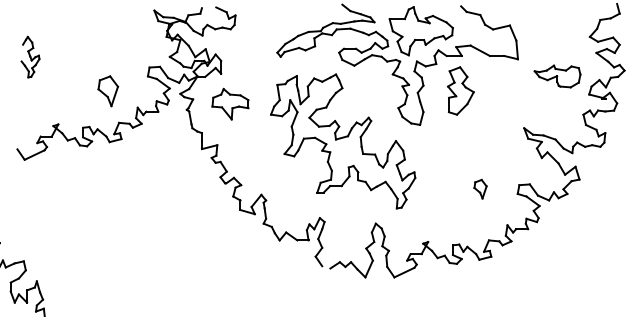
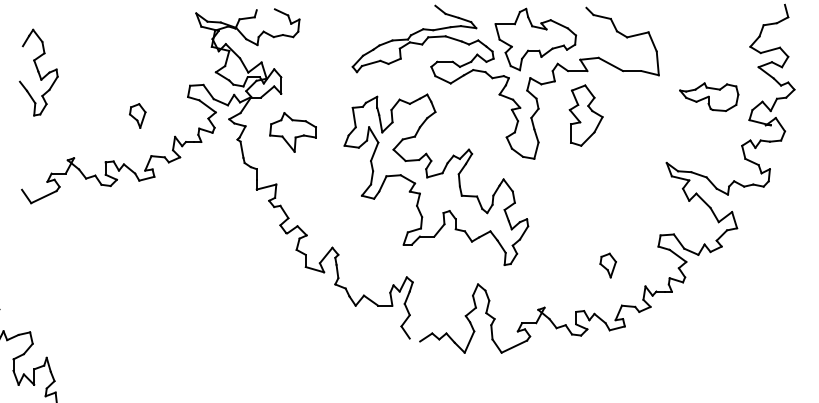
part: (30, 57) -> (38, 72), size x1.67
part: (108, 90) -> (137, 115), size x0.62
part: (479, 189) -> (607, 265), moved

